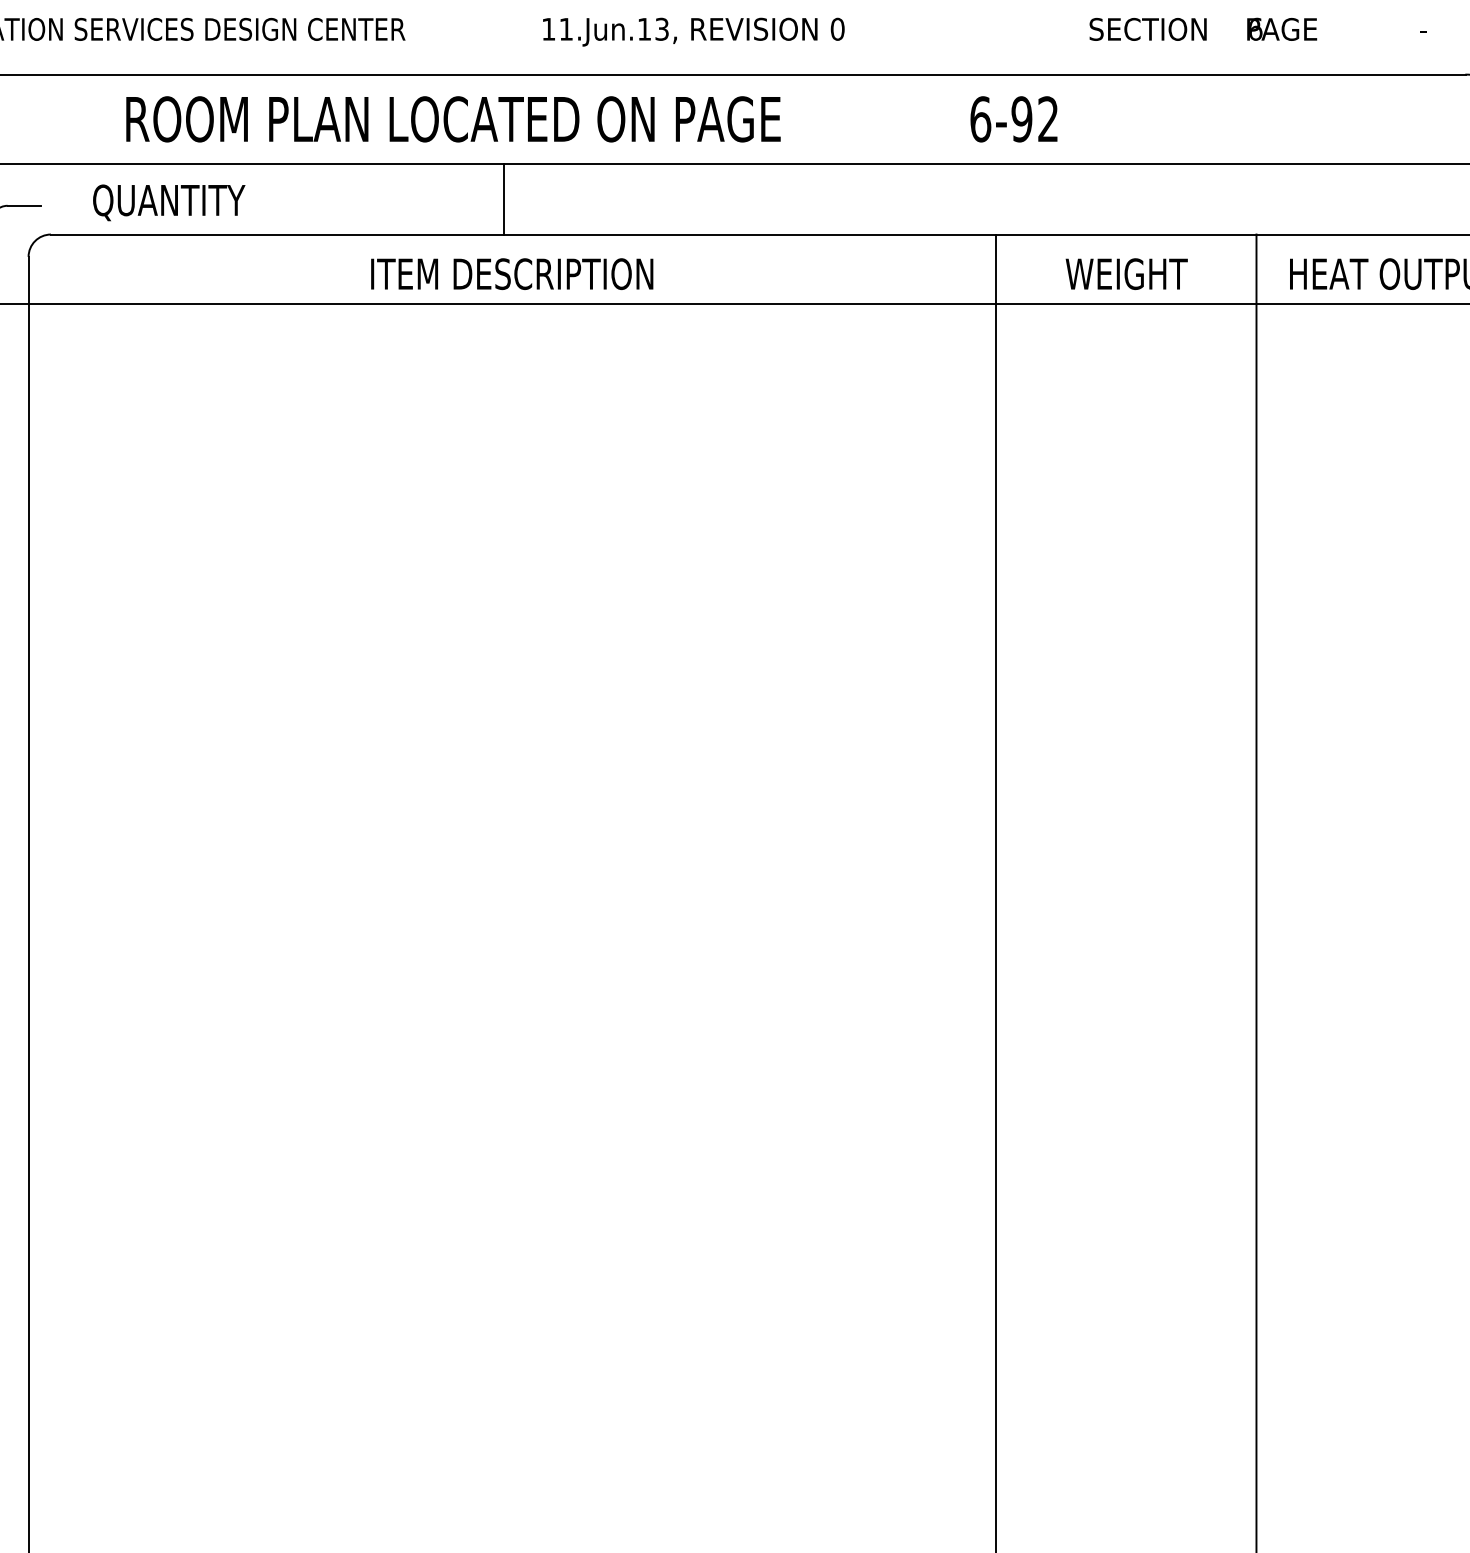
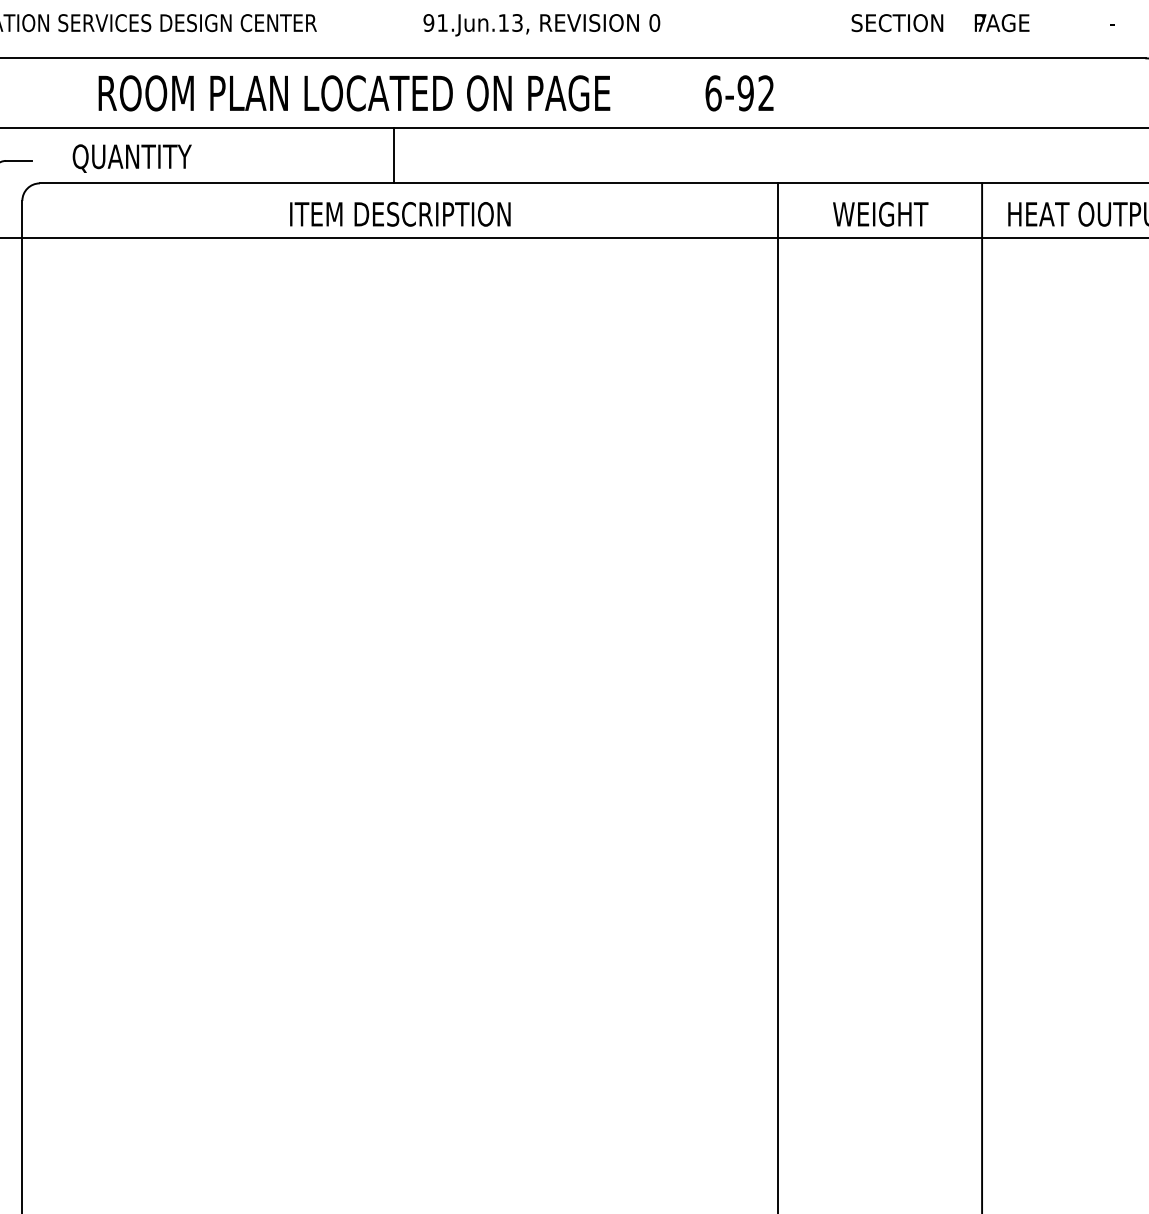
text: (548, 28) -> (428, 22), 11.Jun.13, -> 91.Jun.13,
text: (1255, 28) -> (981, 22), 6 -> 7
text: (1013, 119) -> (739, 93), moved

